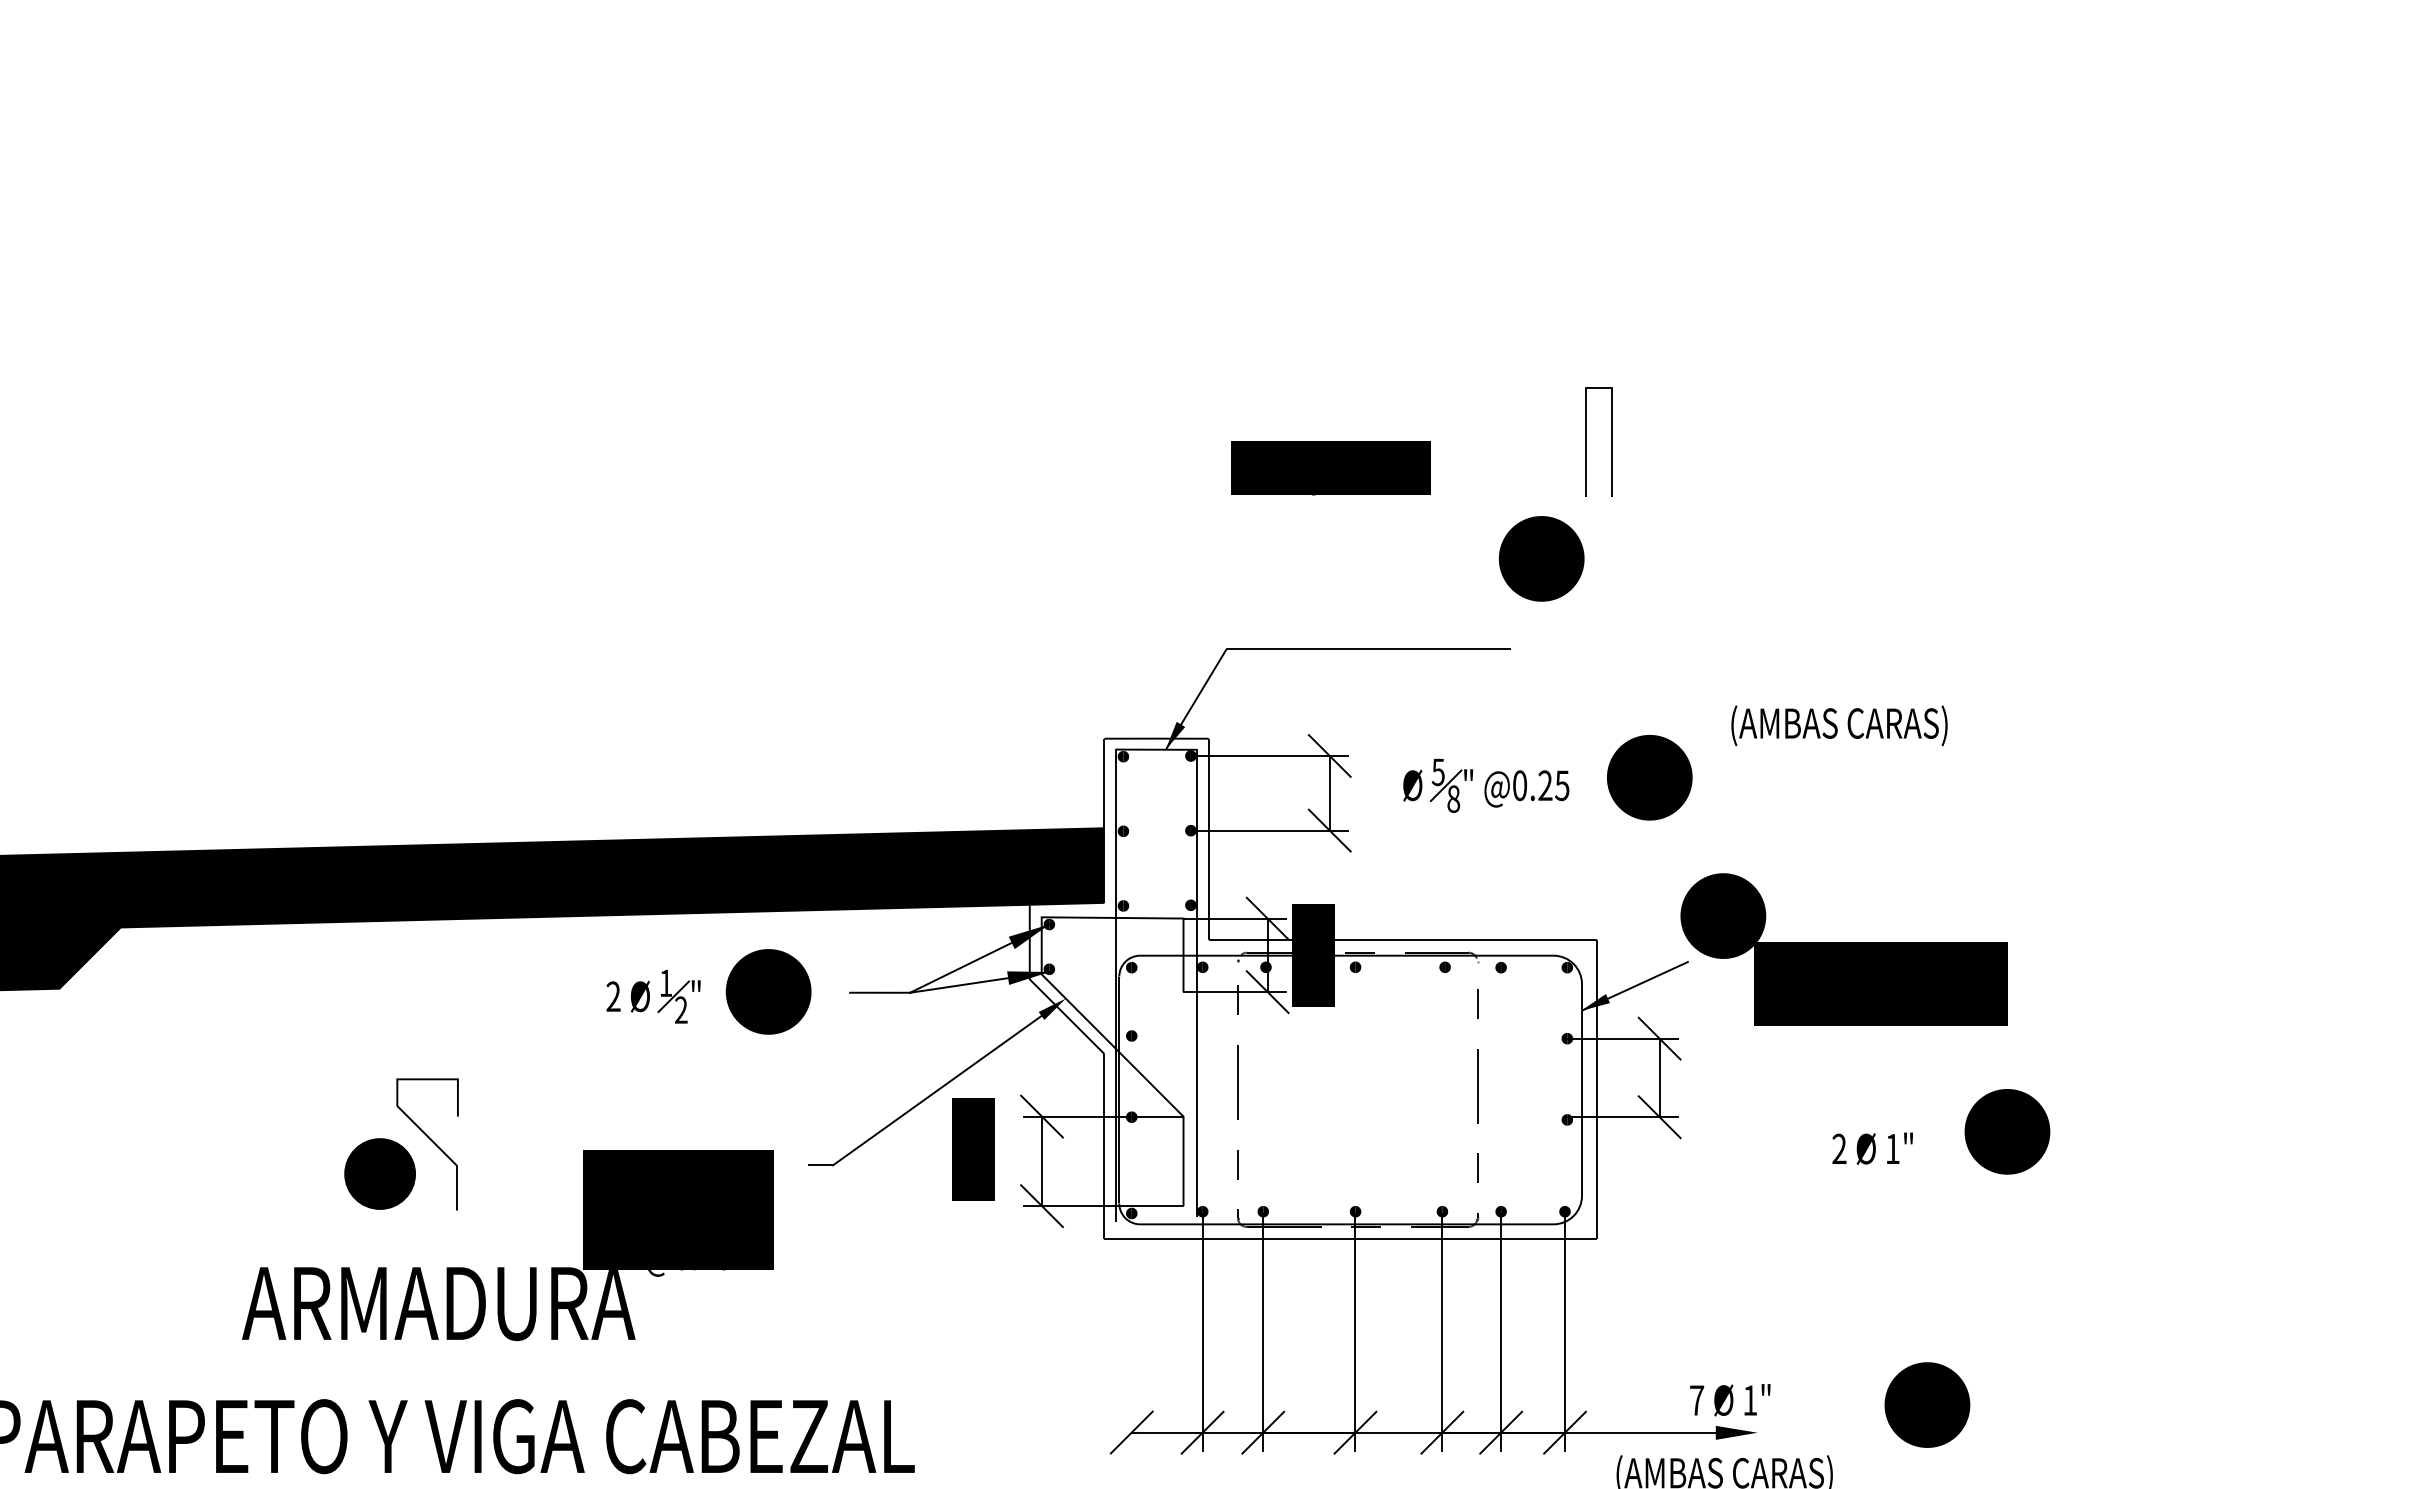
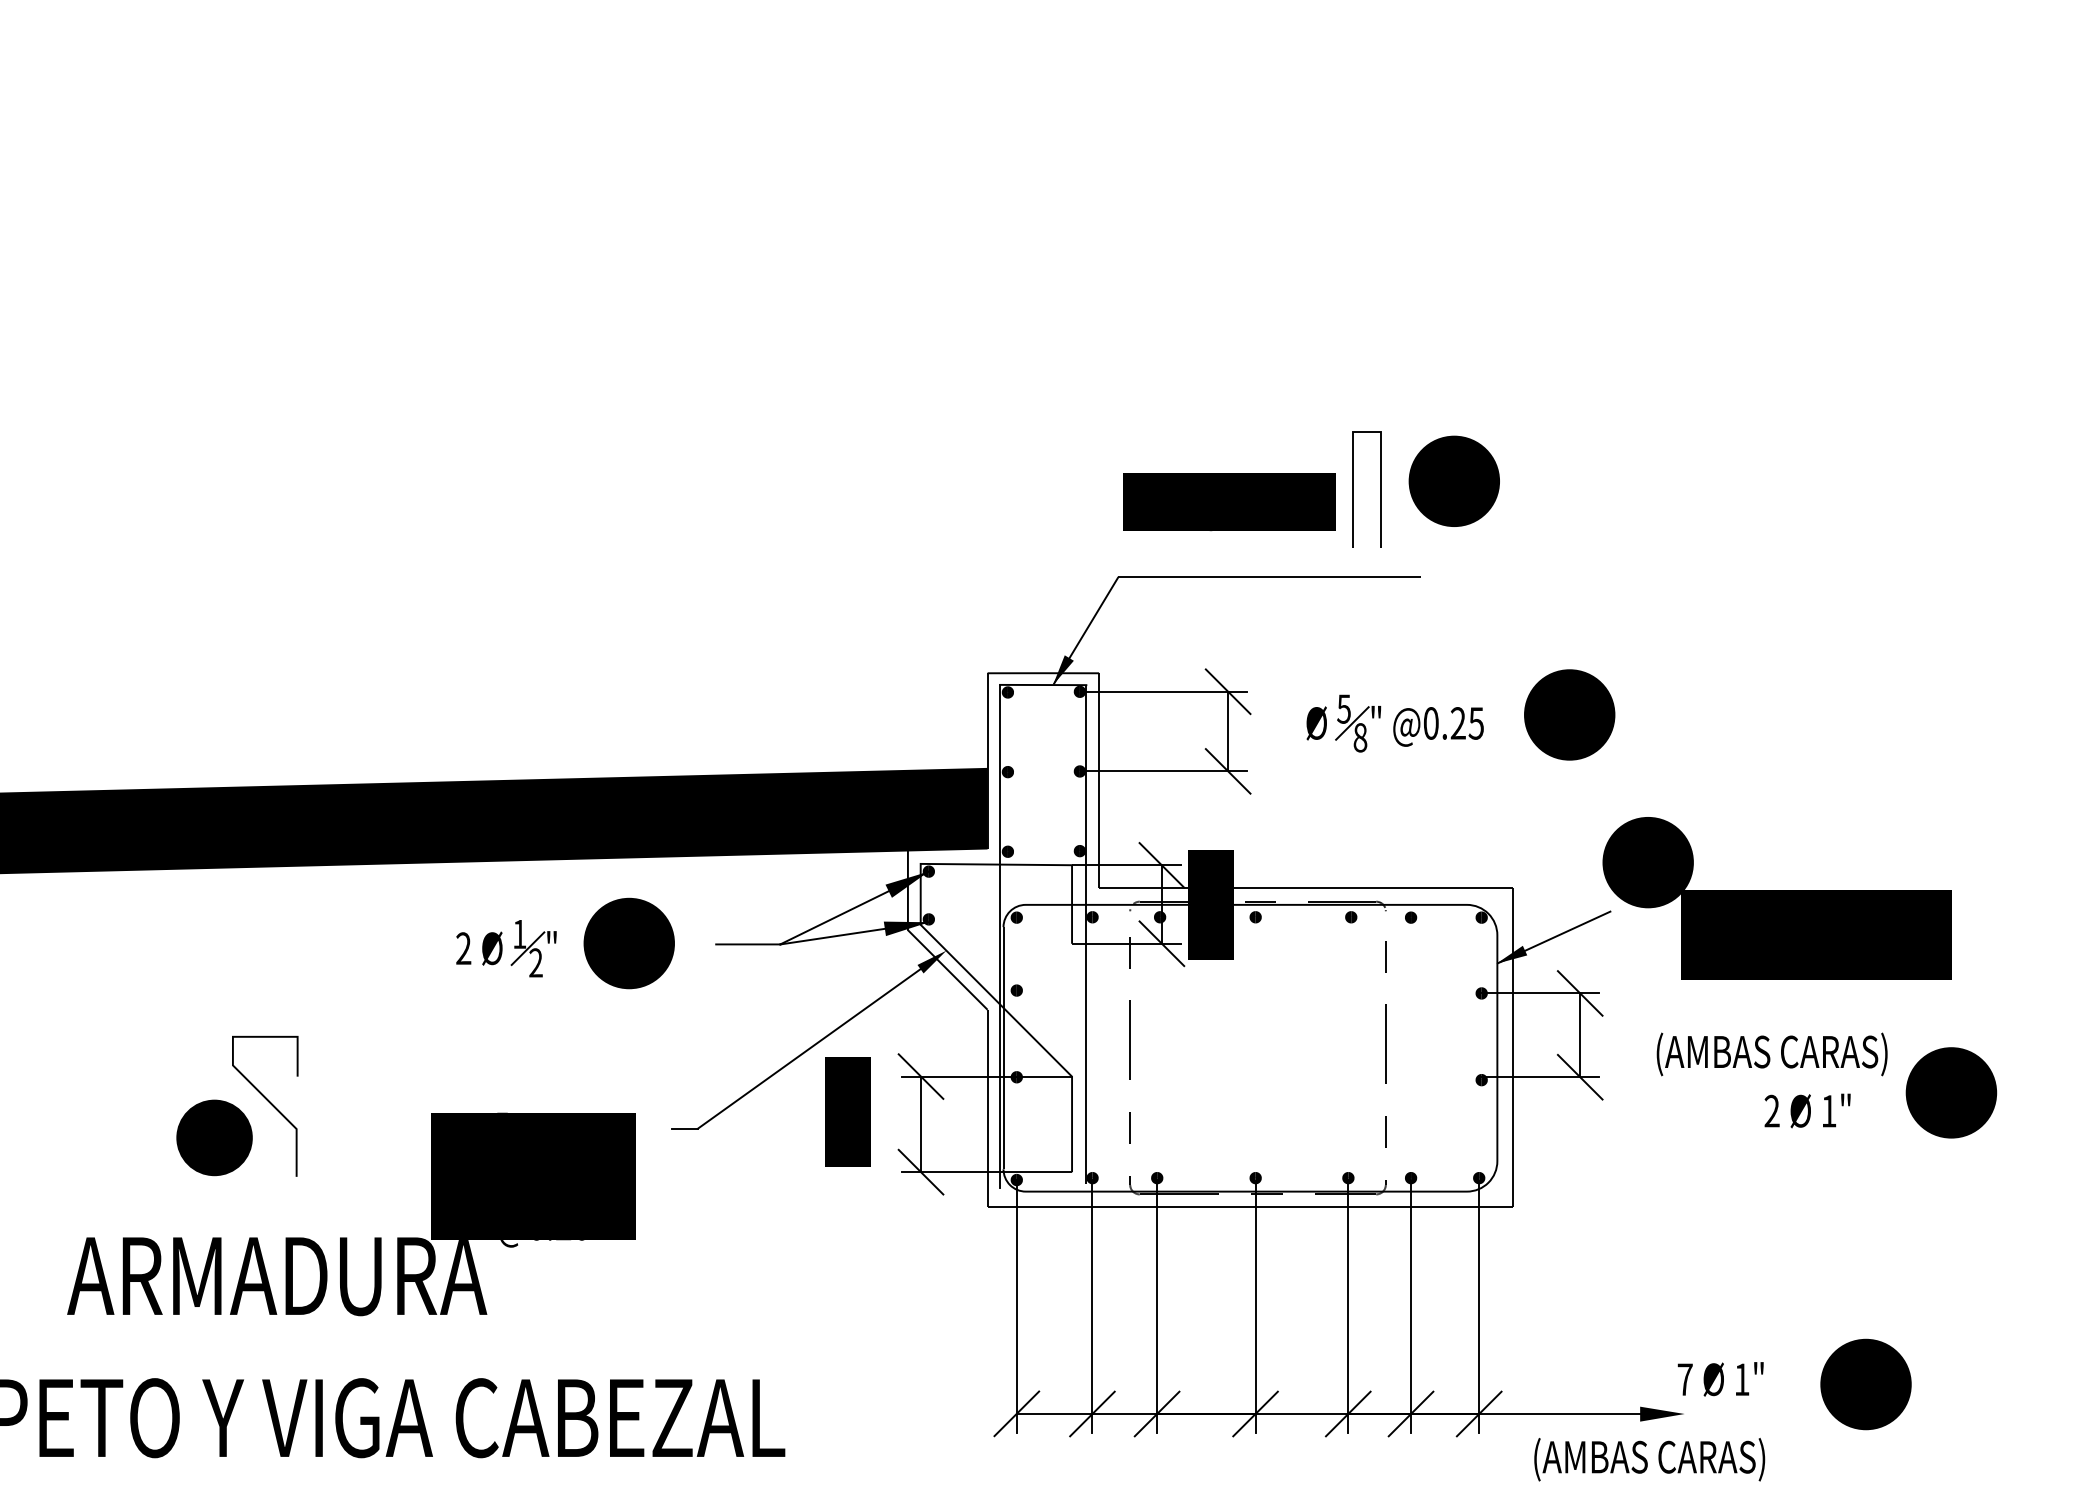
line: (1586, 441) -> (1353, 489), moved
part: (1330, 468) -> (1228, 502), moved
text: (1839, 725) -> (1772, 1054), moved
line: (1131, 1331) -> (1016, 1305), added
text: (1730, 1400) -> (1720, 1379), moved

